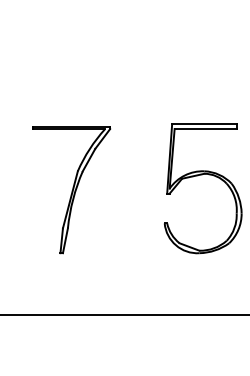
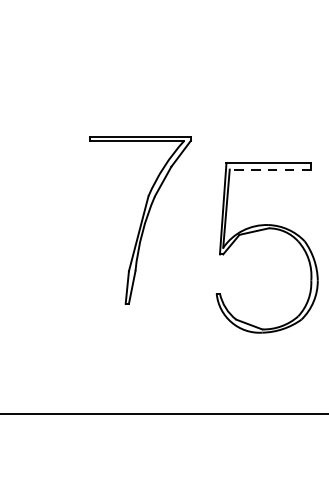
line: (205, 129) -> (270, 170), solid -> dashed
part: (71, 190) -> (140, 221), moved

